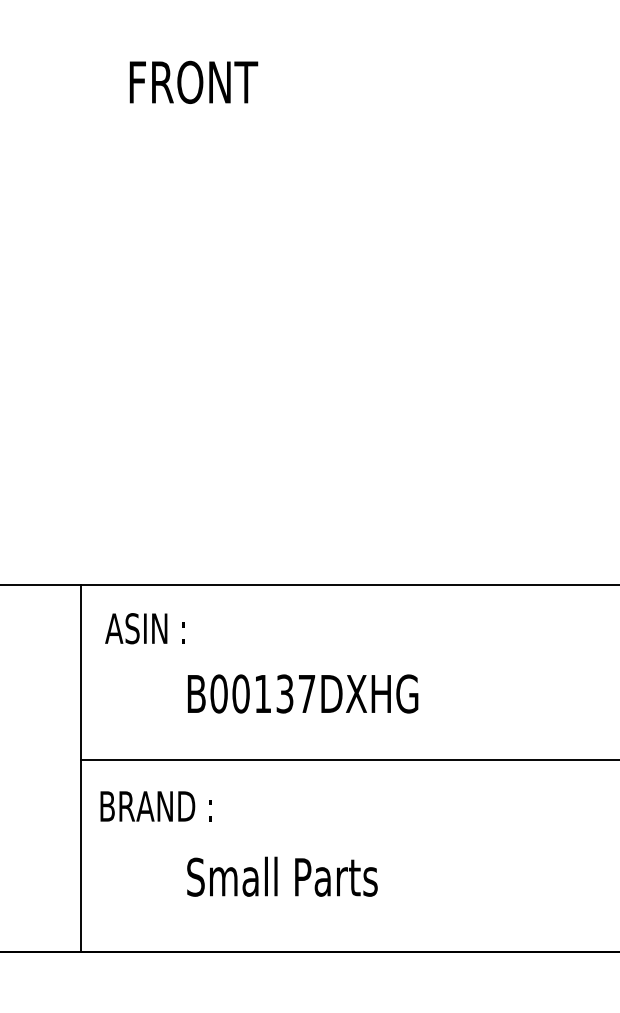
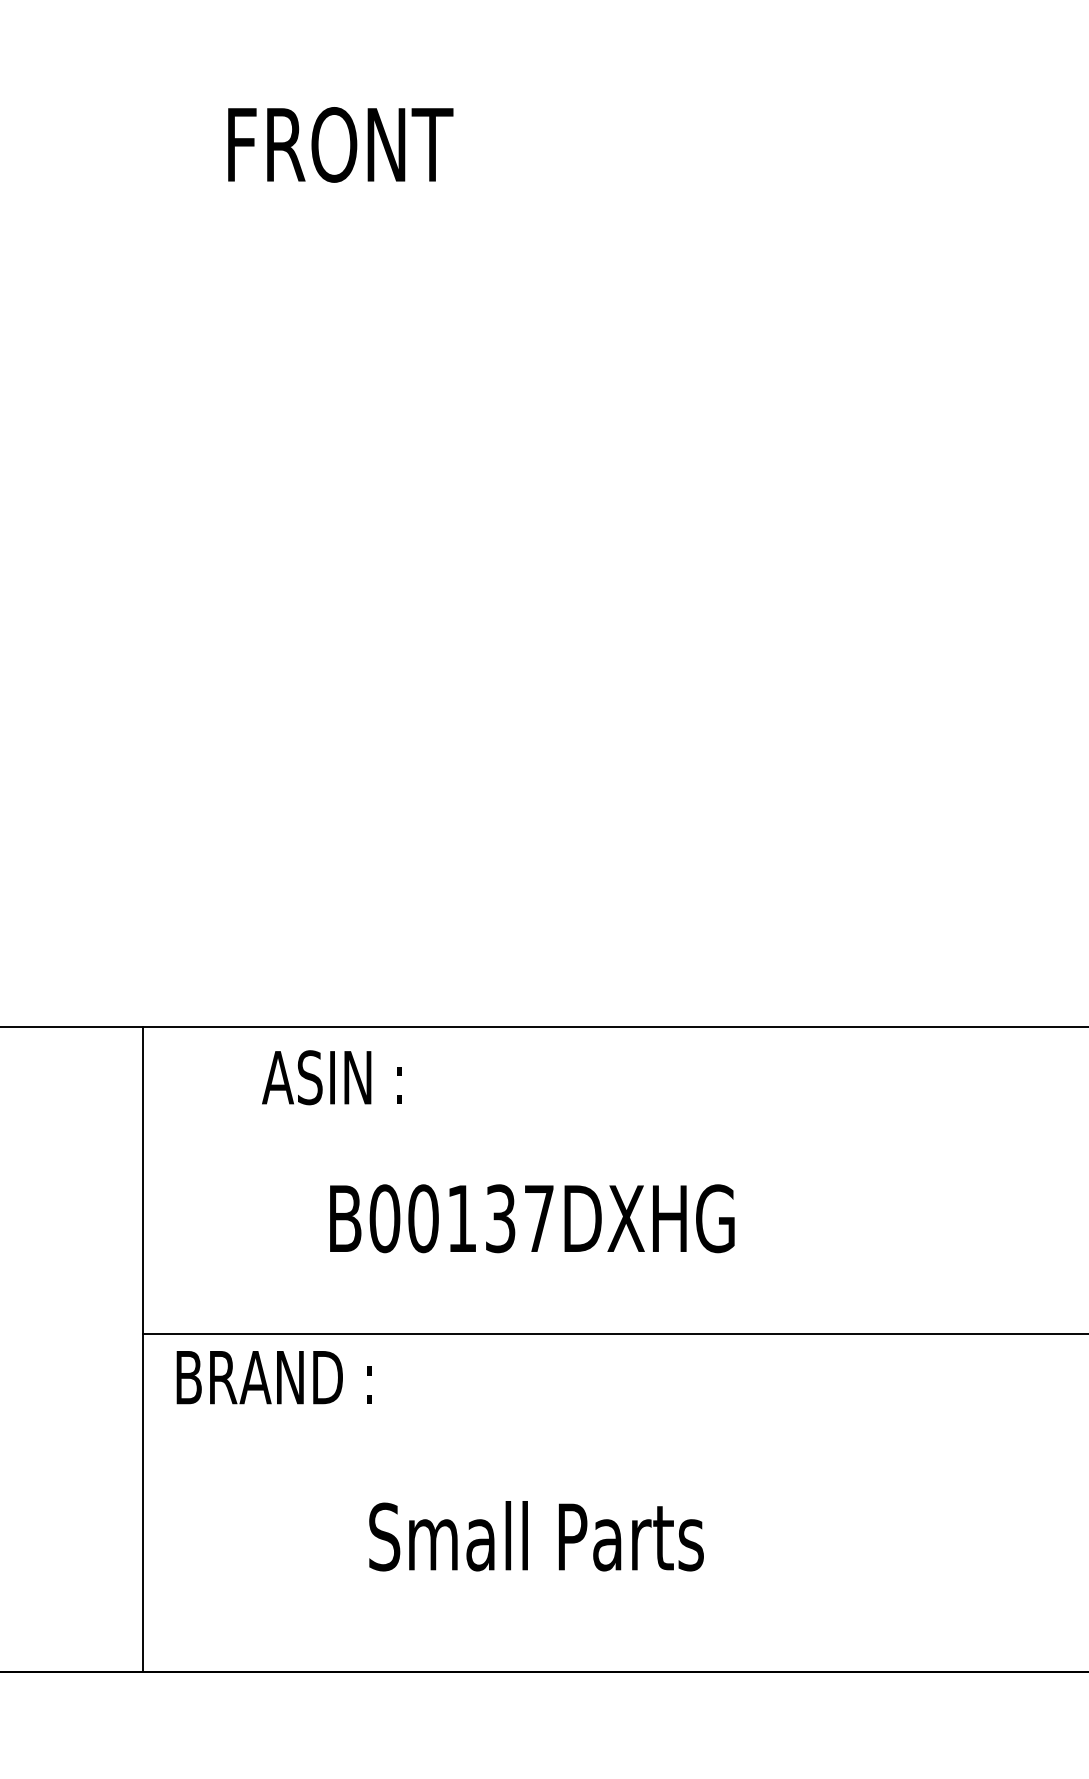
text: (144, 628) -> (331, 1077), moved
text: (155, 806) -> (273, 1377), moved
text: (282, 876) -> (536, 1535), moved

